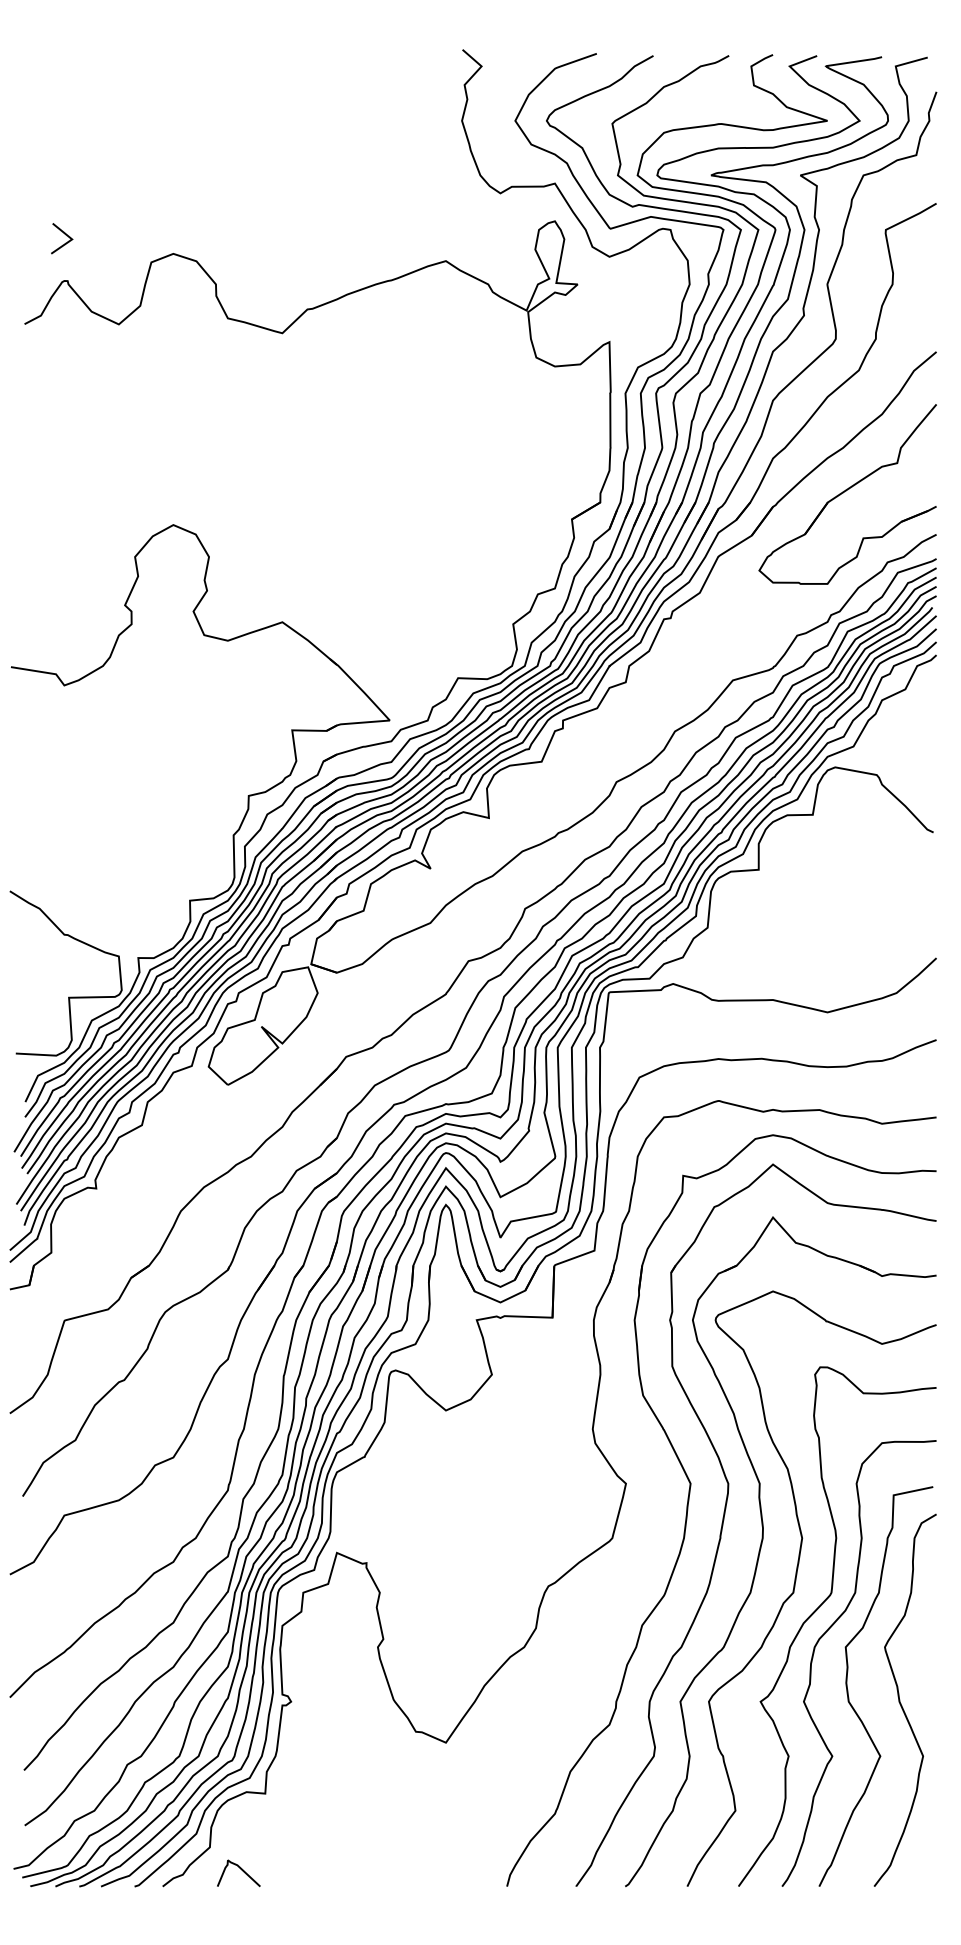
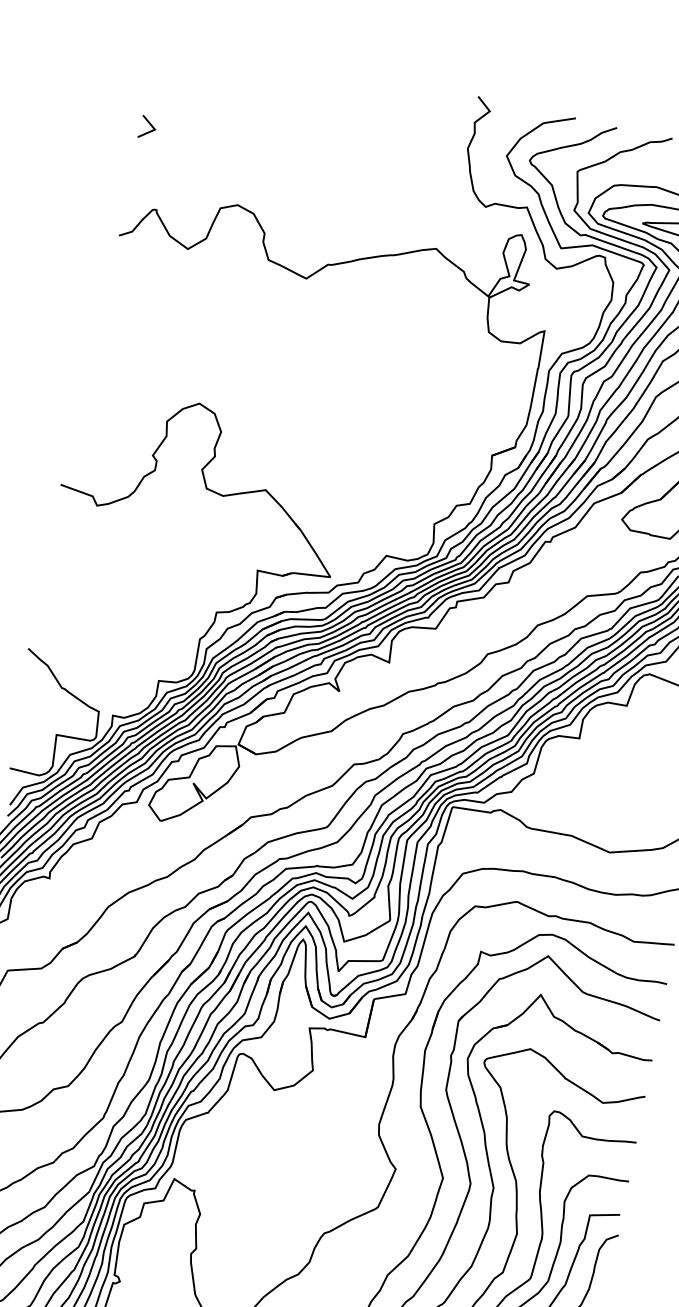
line: (65, 235) -> (150, 125), moved

